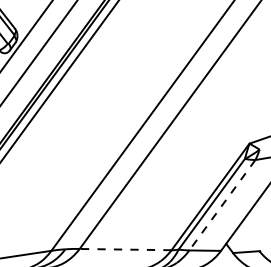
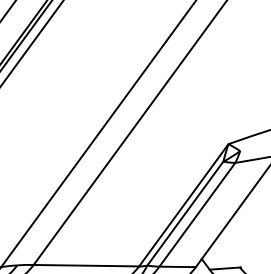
line: (222, 205) -> (197, 215), dashed -> solid
line: (125, 249) -> (86, 265), dashed -> solid

